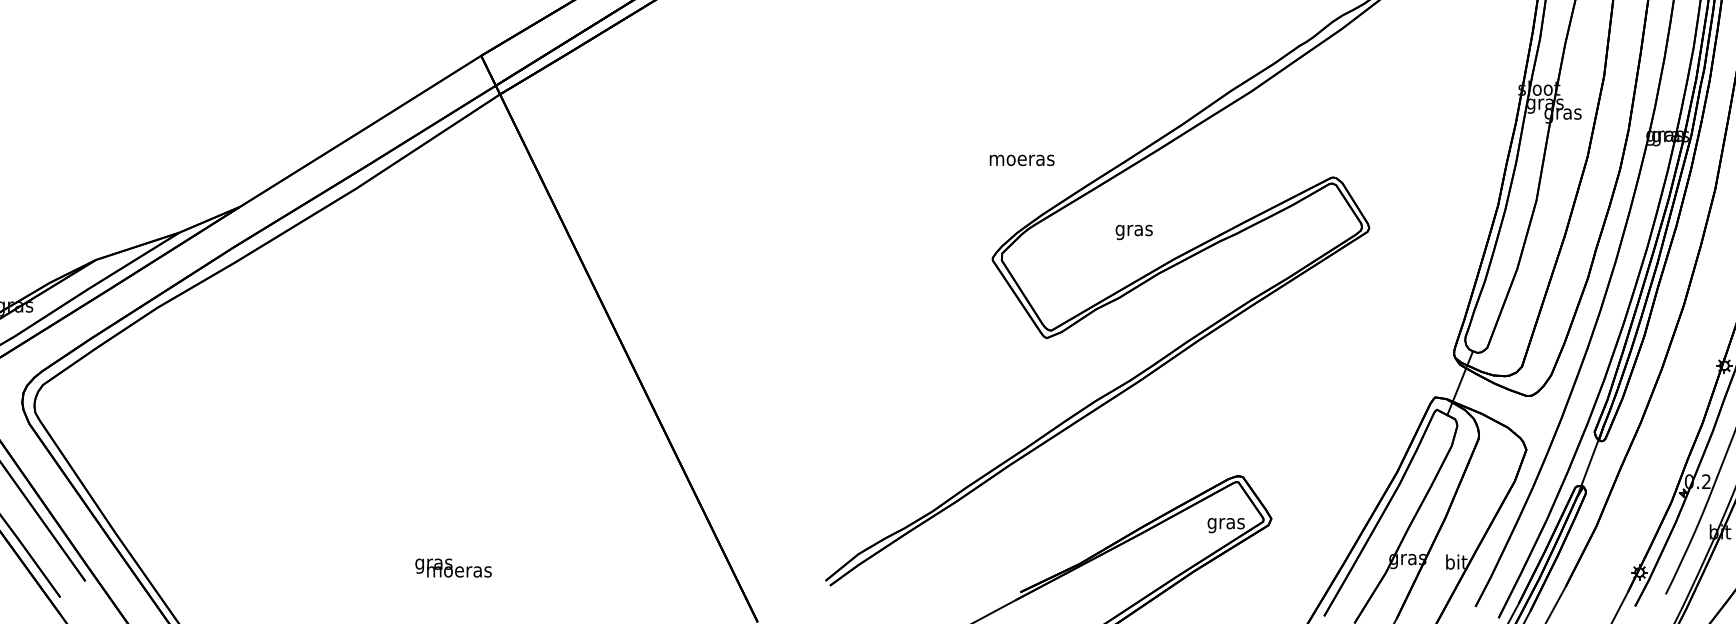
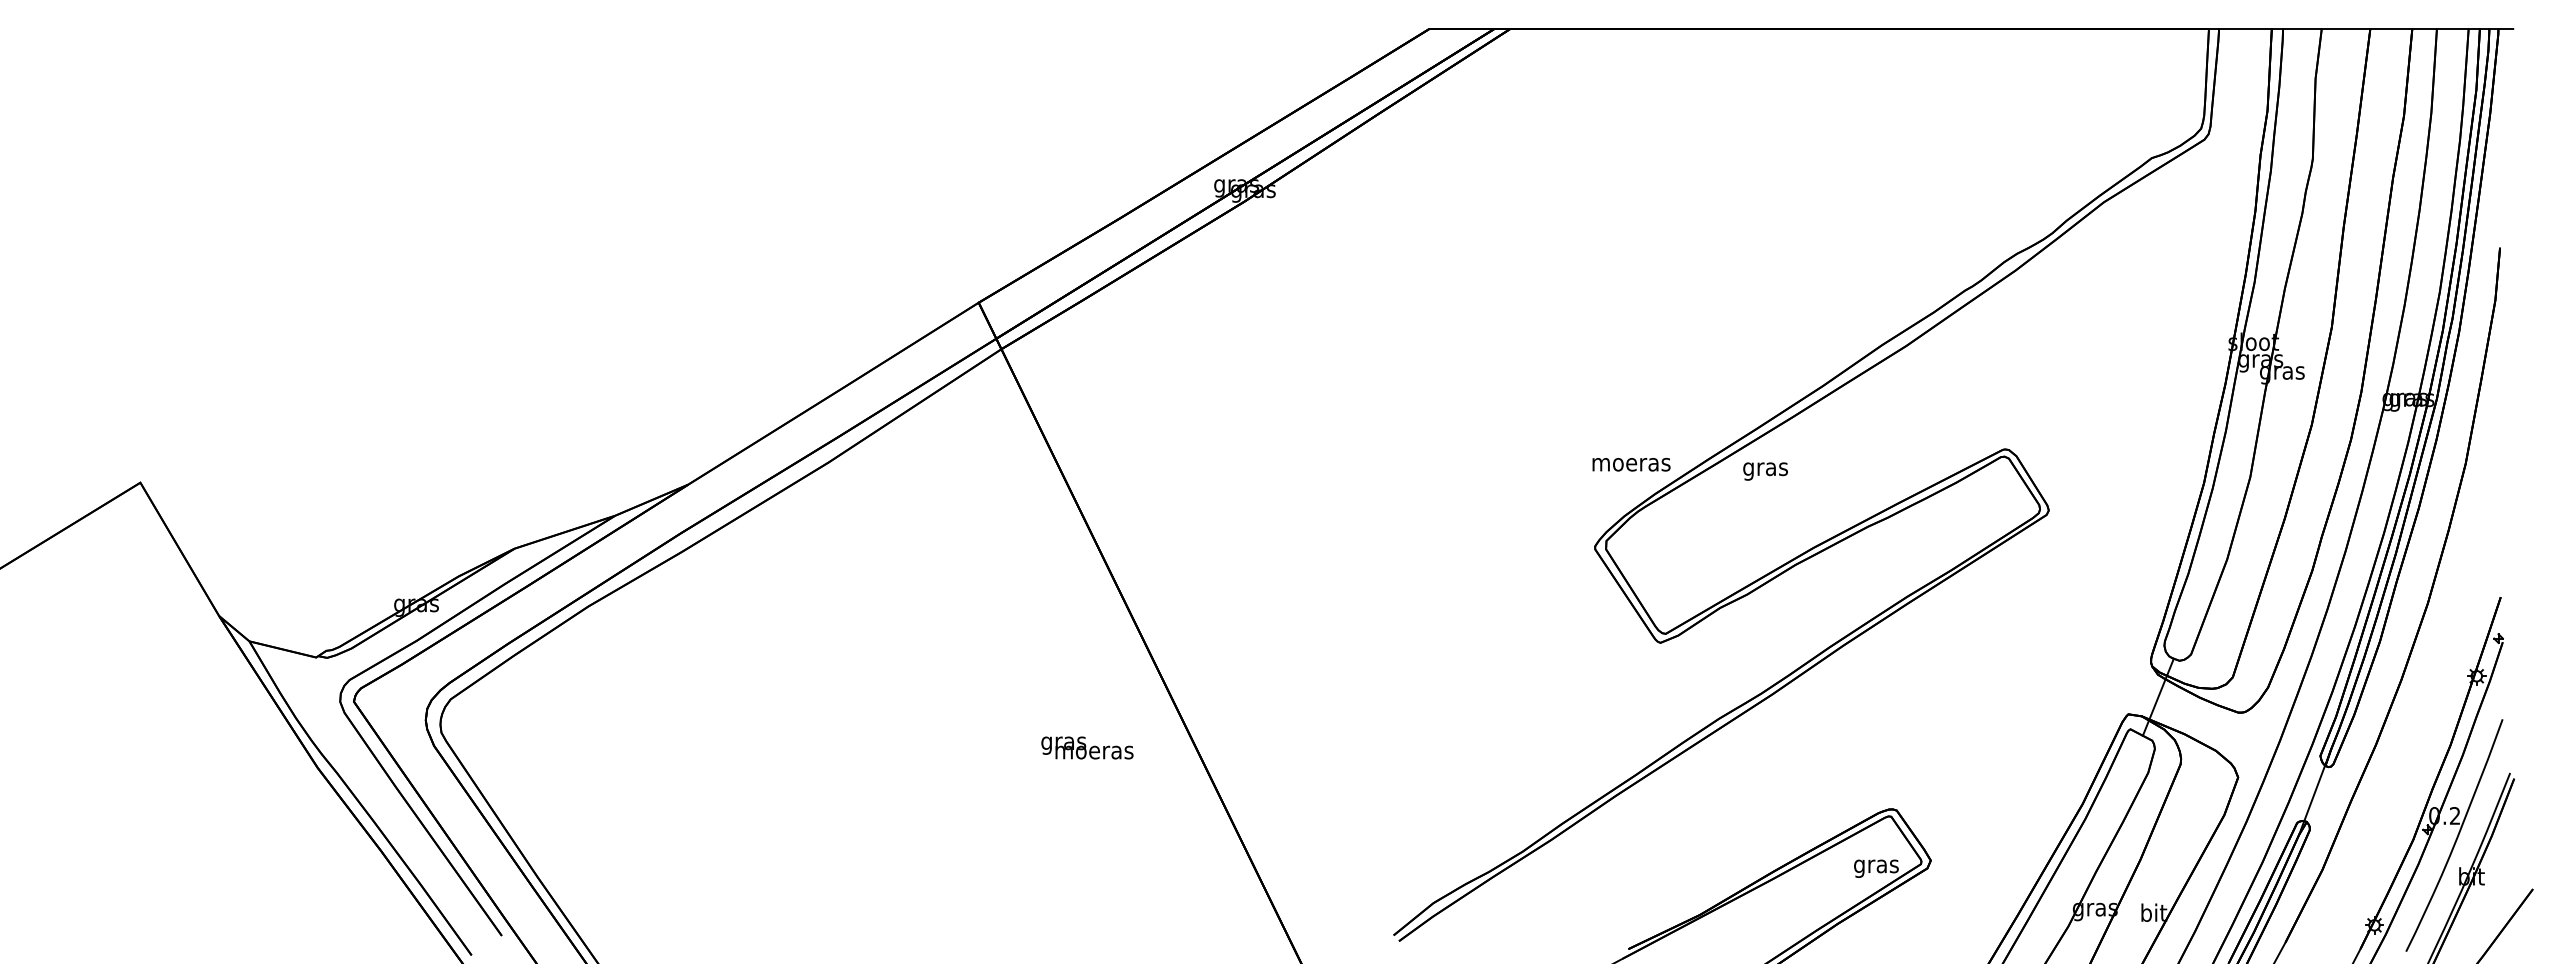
text: (1022, 160) -> (1631, 464), moved
text: (1134, 232) -> (1765, 471), moved
text: (453, 567) -> (1087, 747), moved

